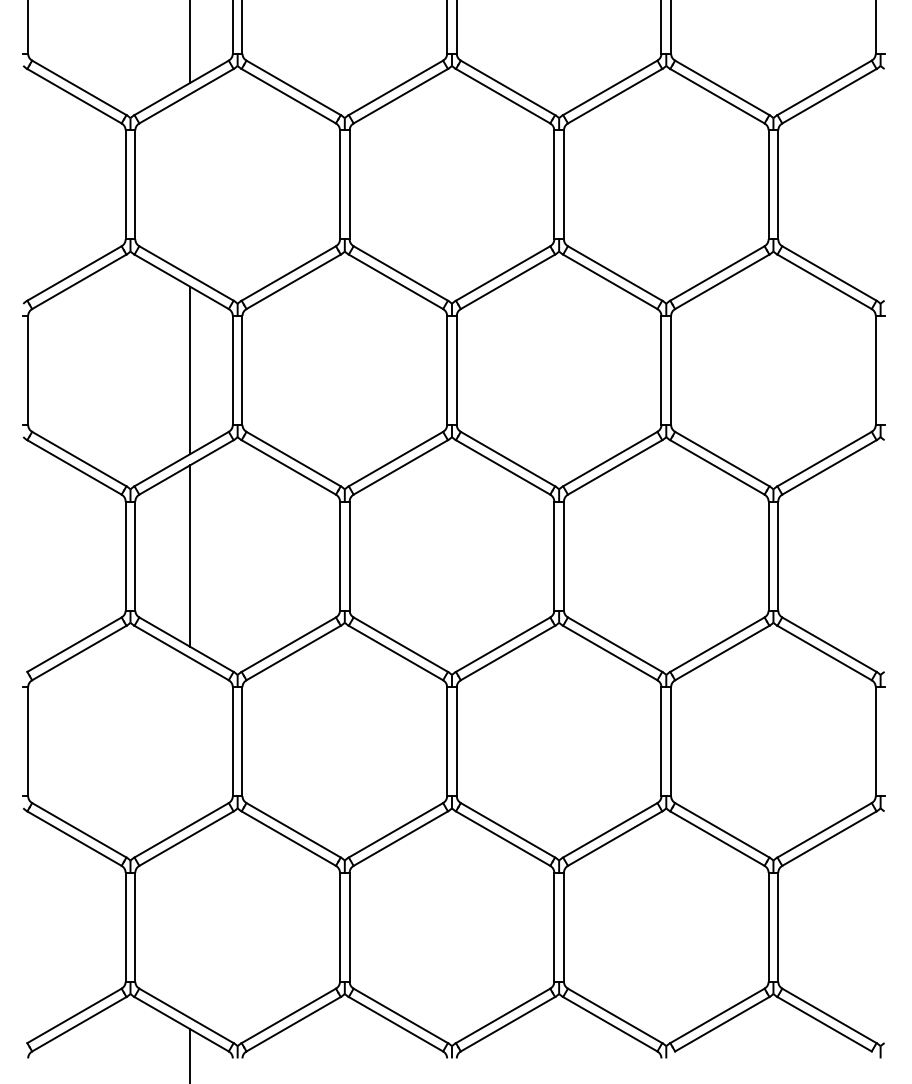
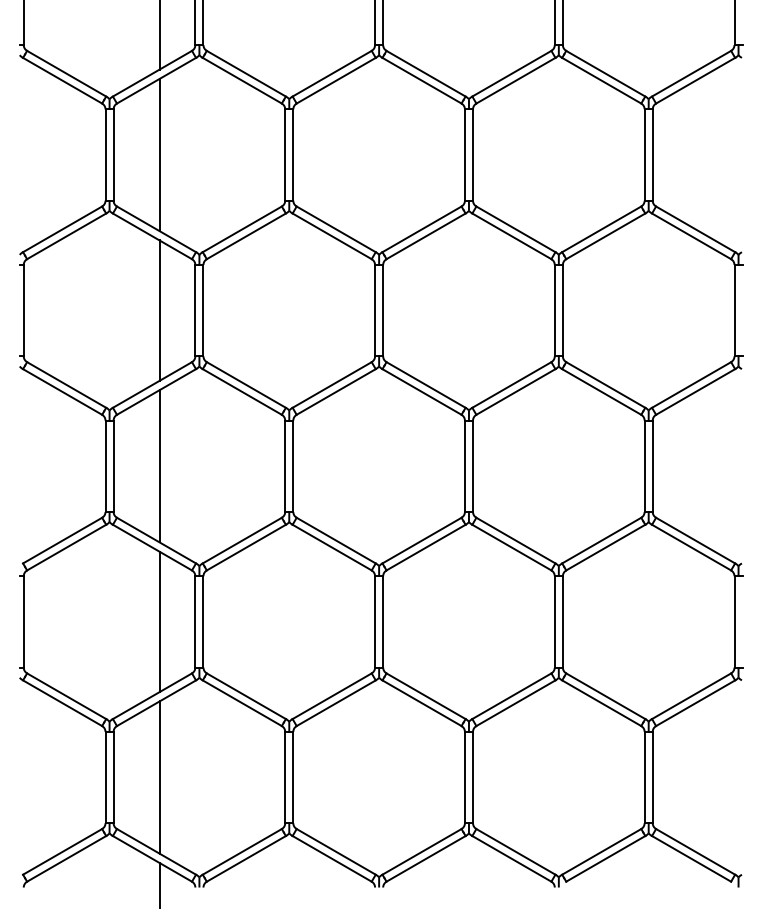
line: (190, 184) -> (159, 154), added
line: (190, 741) -> (159, 621), added
line: (190, 927) -> (159, 777), added

